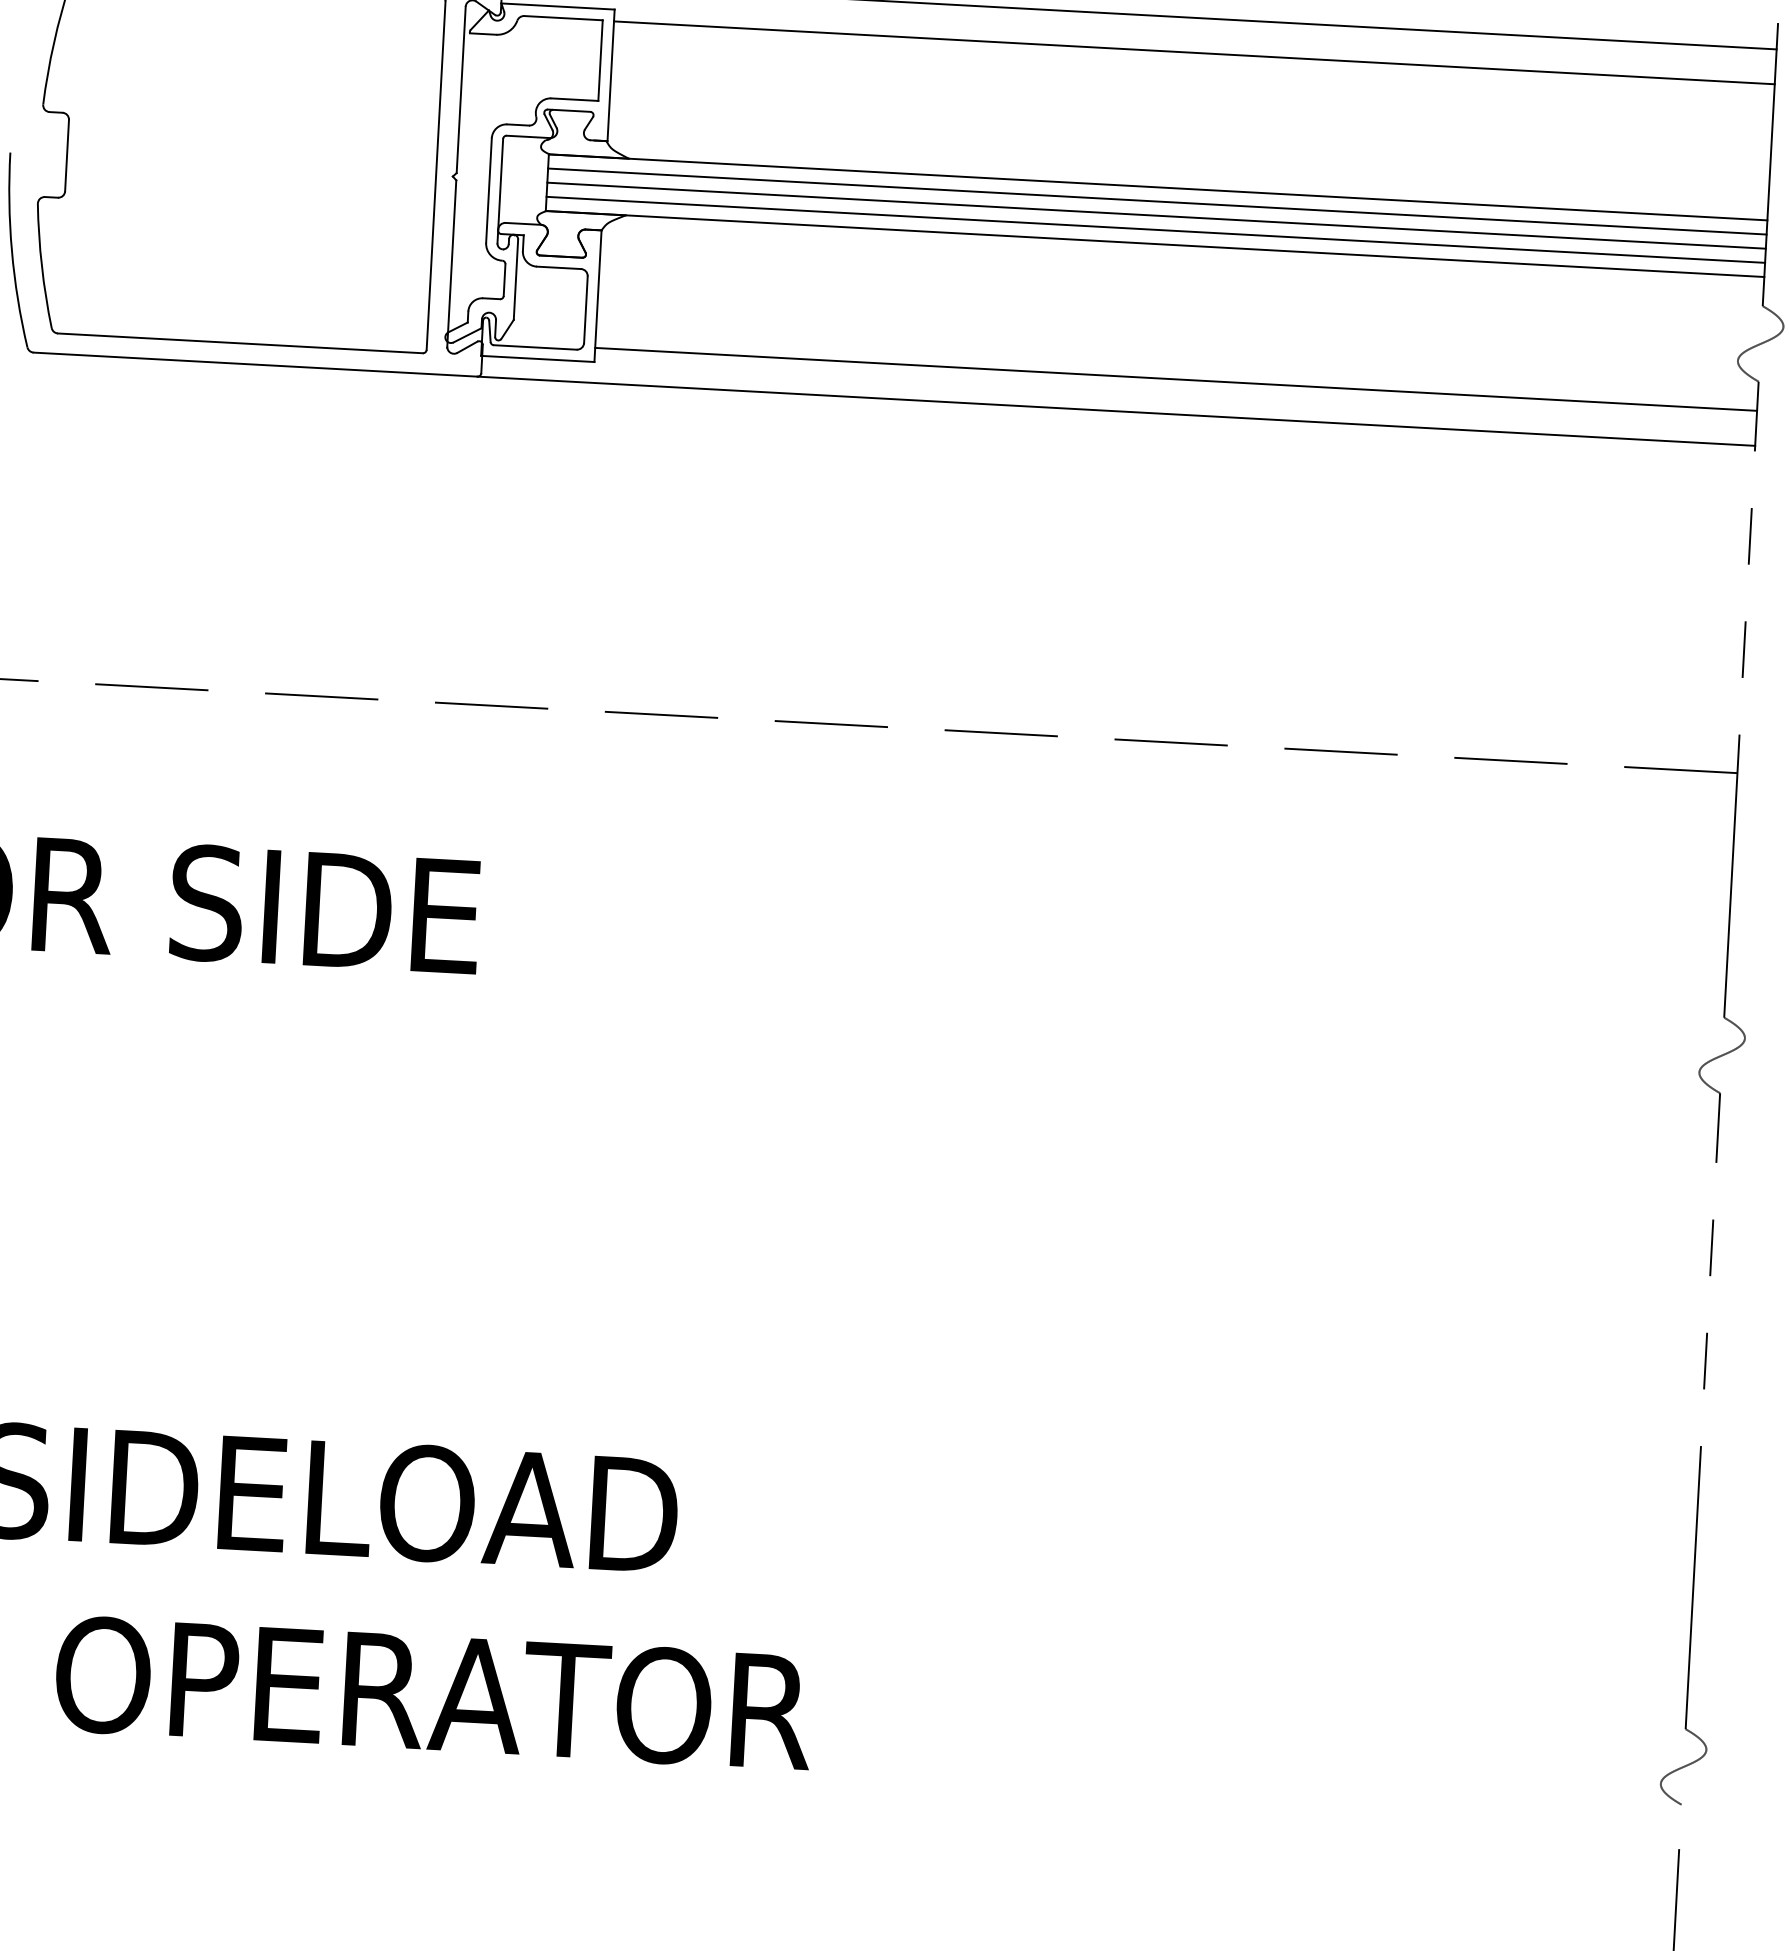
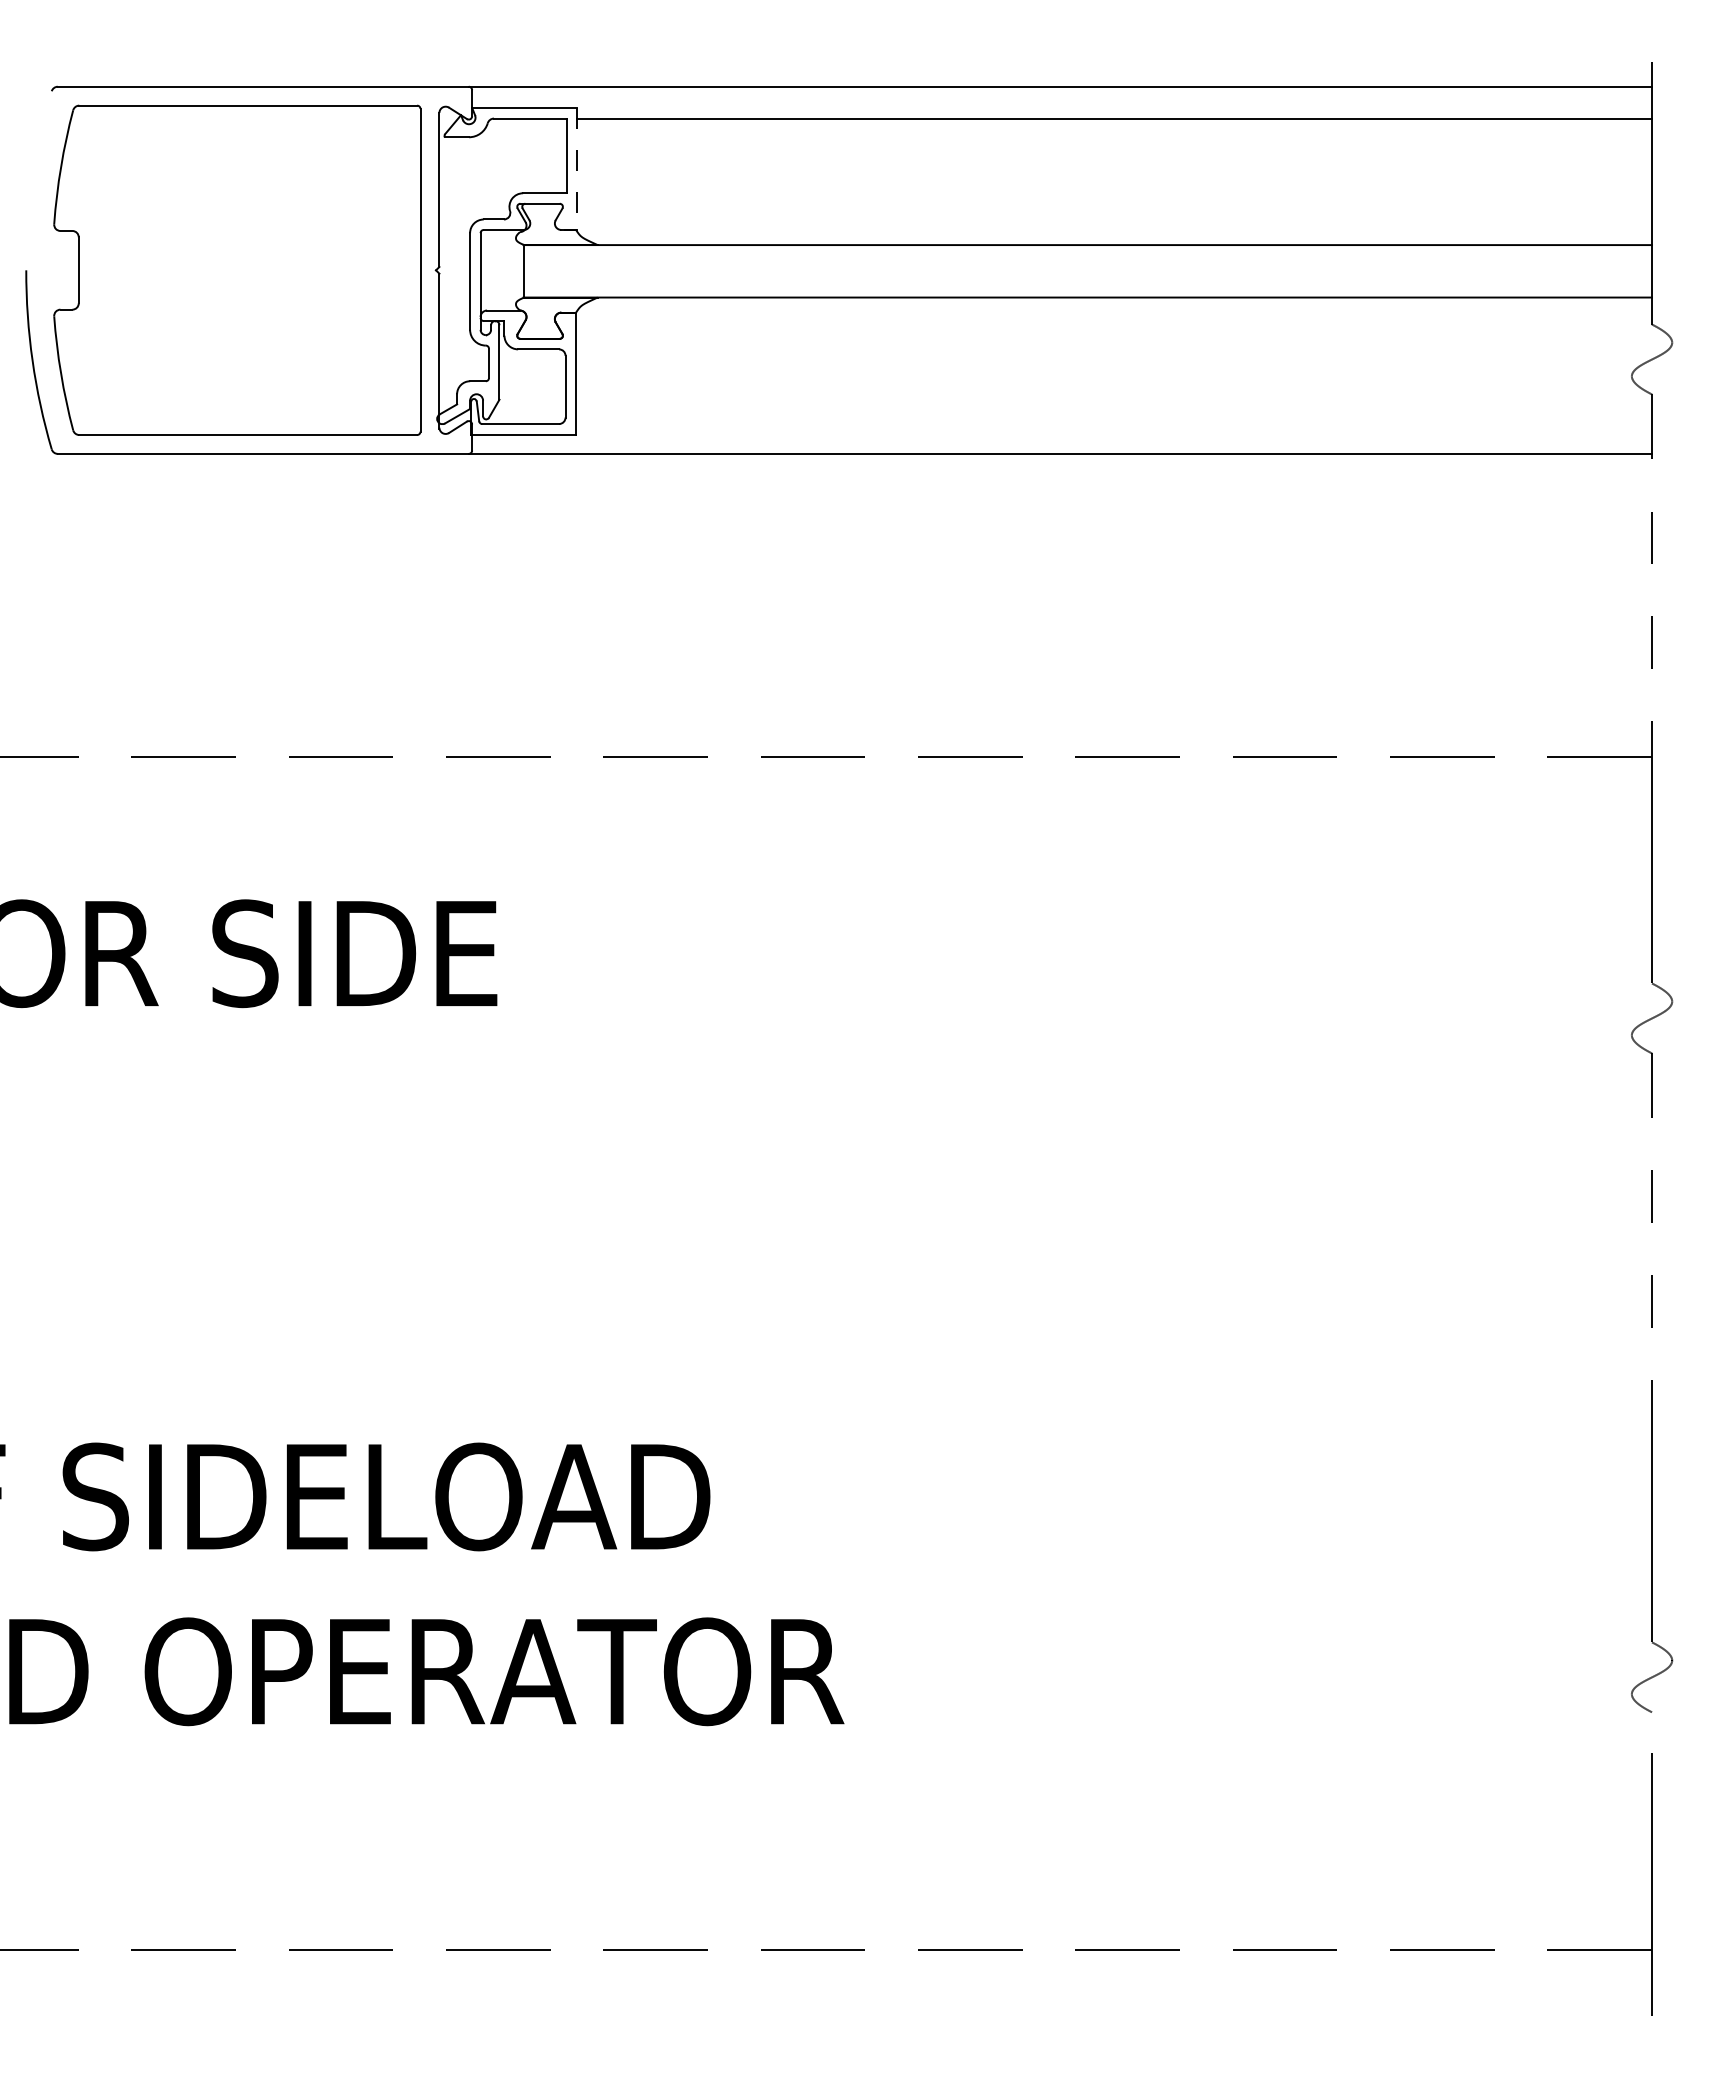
line: (611, 75) -> (577, 169), solid -> dashed
line: (1157, 201) -> (1087, 258), removed
line: (1156, 215) -> (1087, 271), removed
line: (1155, 229) -> (1087, 284), removed
line: (1176, 379) -> (1114, 421), removed

